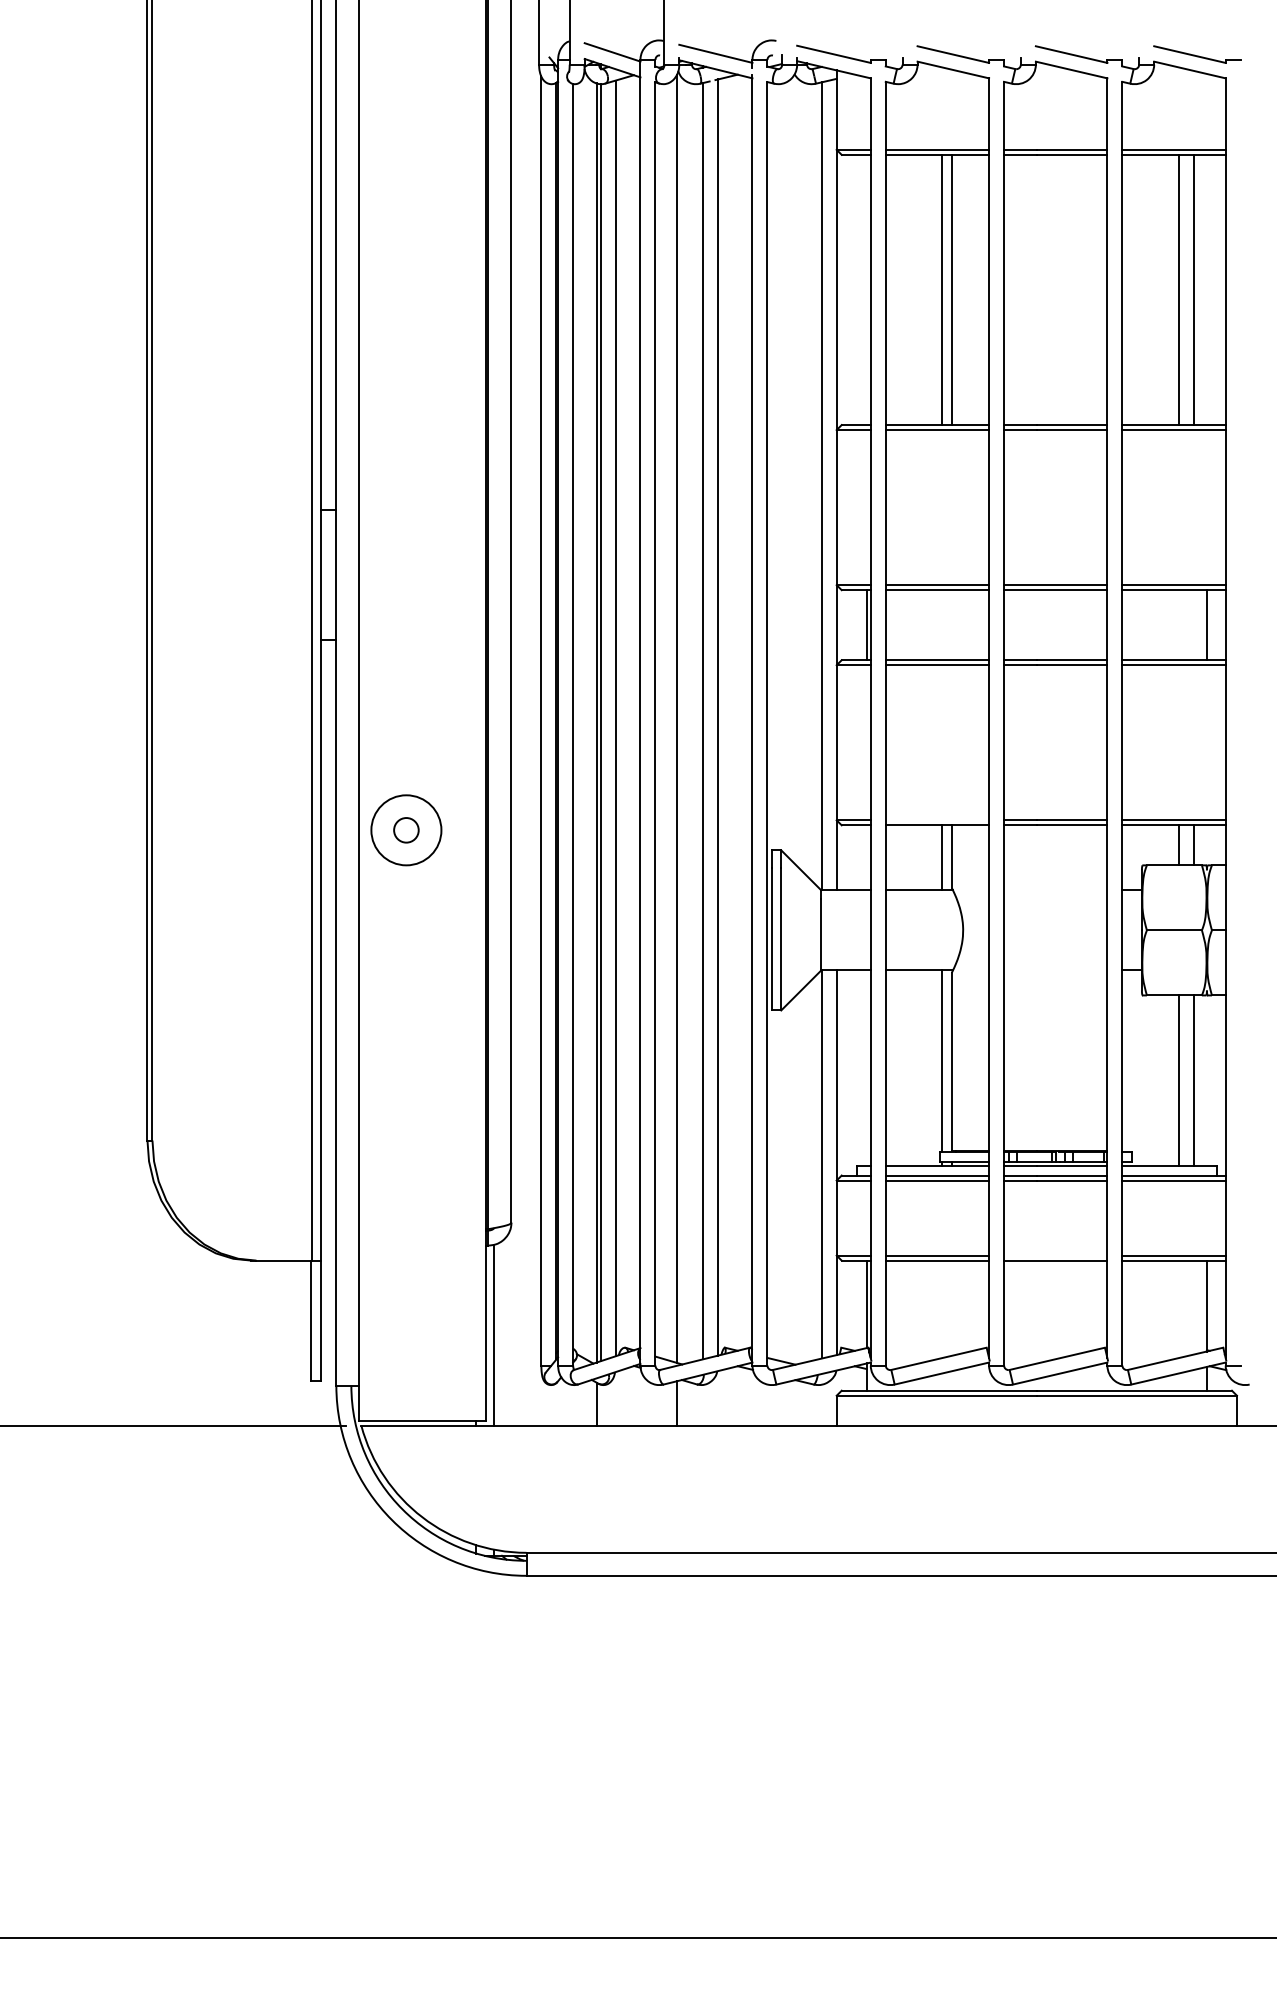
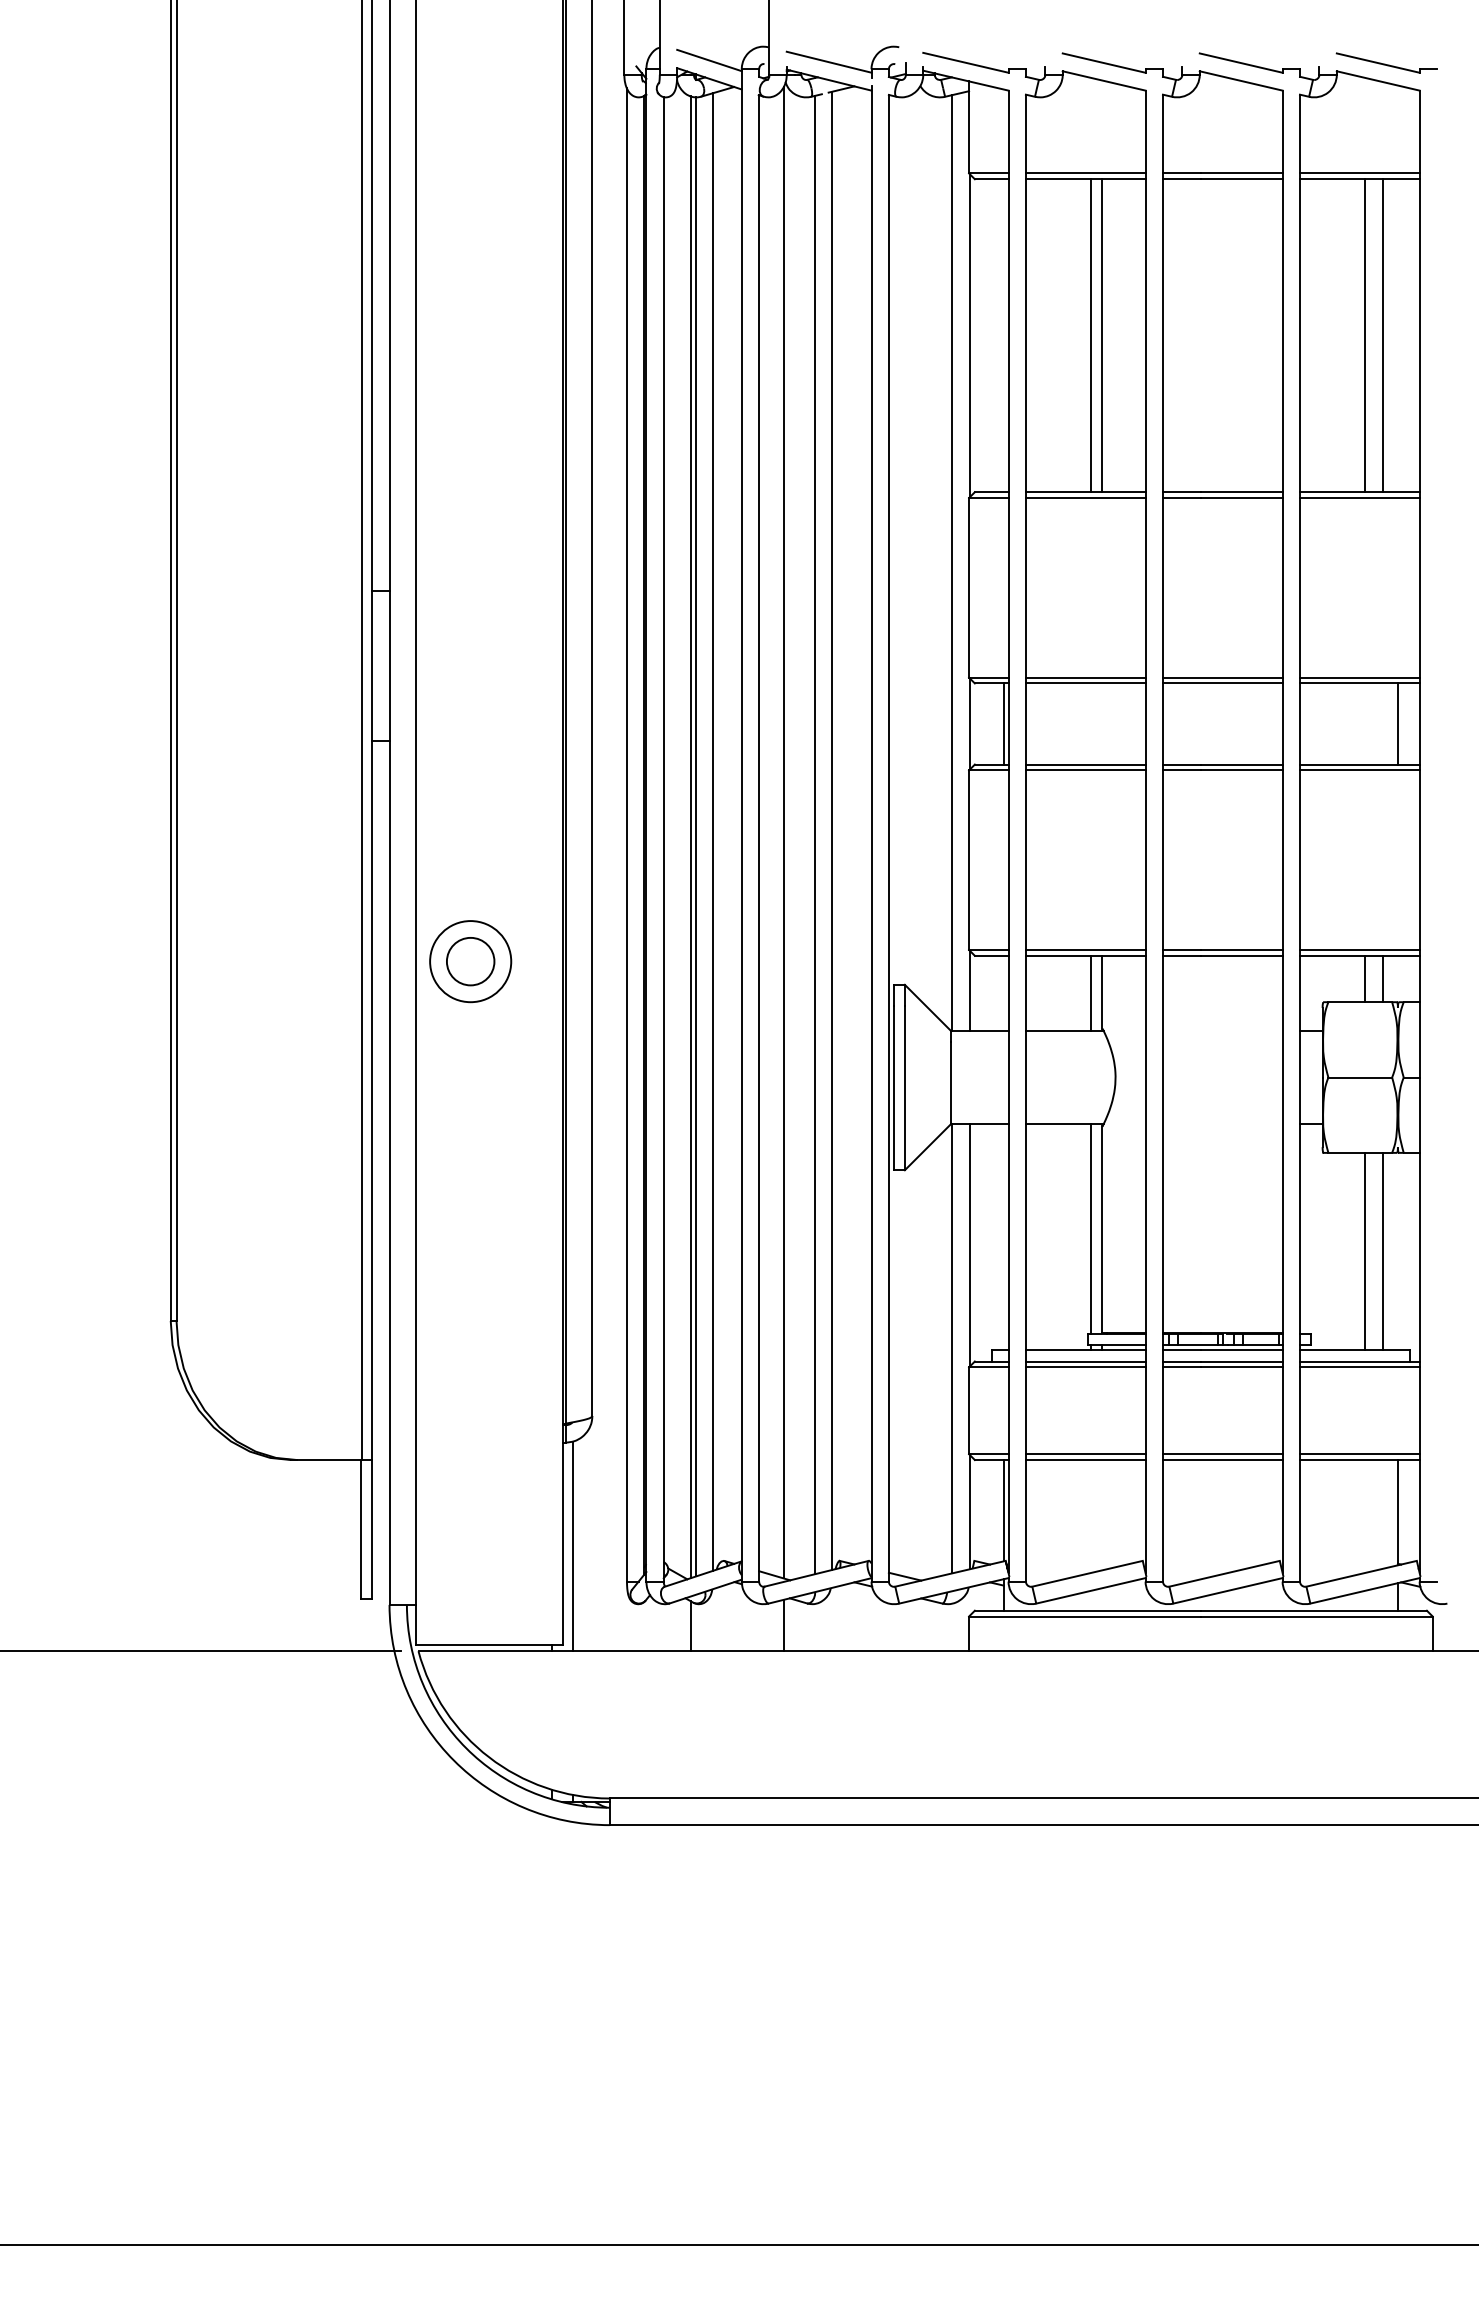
line: (937, 820) -> (1085, 950), added
circle: (405, 829) -> (469, 960), size x1.67
line: (1055, 1255) -> (1222, 1454), added

